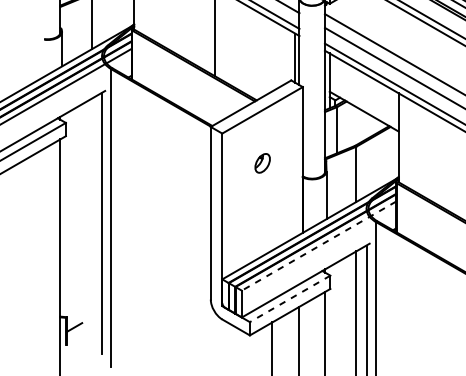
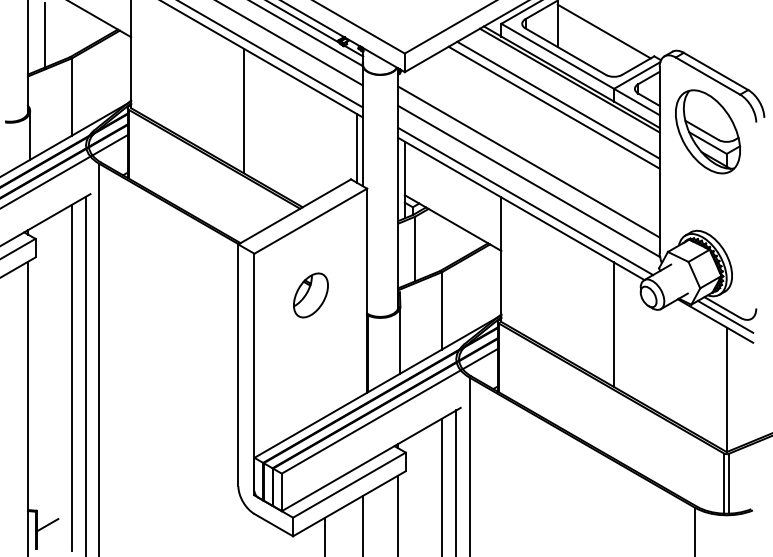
part: (262, 163) -> (310, 295), size x1.67
line: (91, 221) -> (71, 377), added
line: (318, 246) -> (389, 411), dashed -> solid
line: (290, 299) -> (349, 485), dashed -> solid

